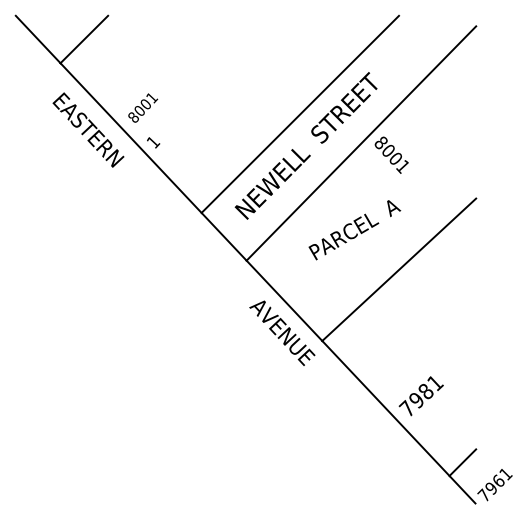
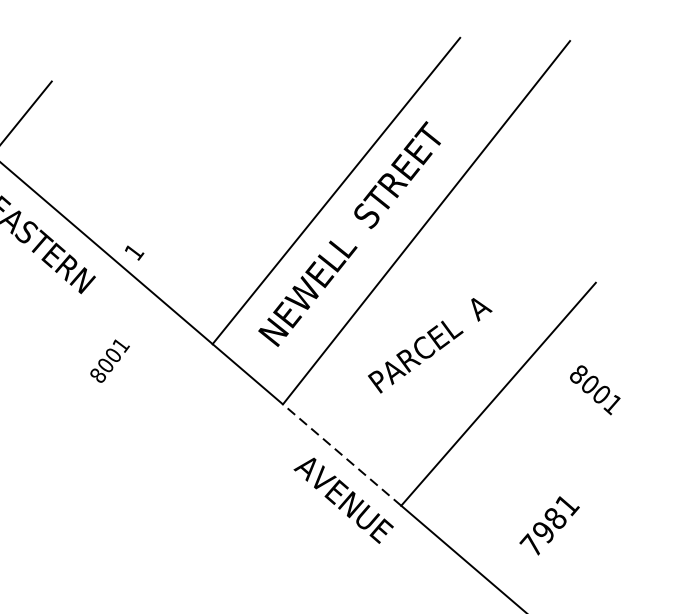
text: (143, 107) -> (110, 360), moved
text: (391, 154) -> (594, 389), moved
line: (284, 300) -> (342, 454), solid -> dashed
text: (420, 396) -> (548, 526), moved

